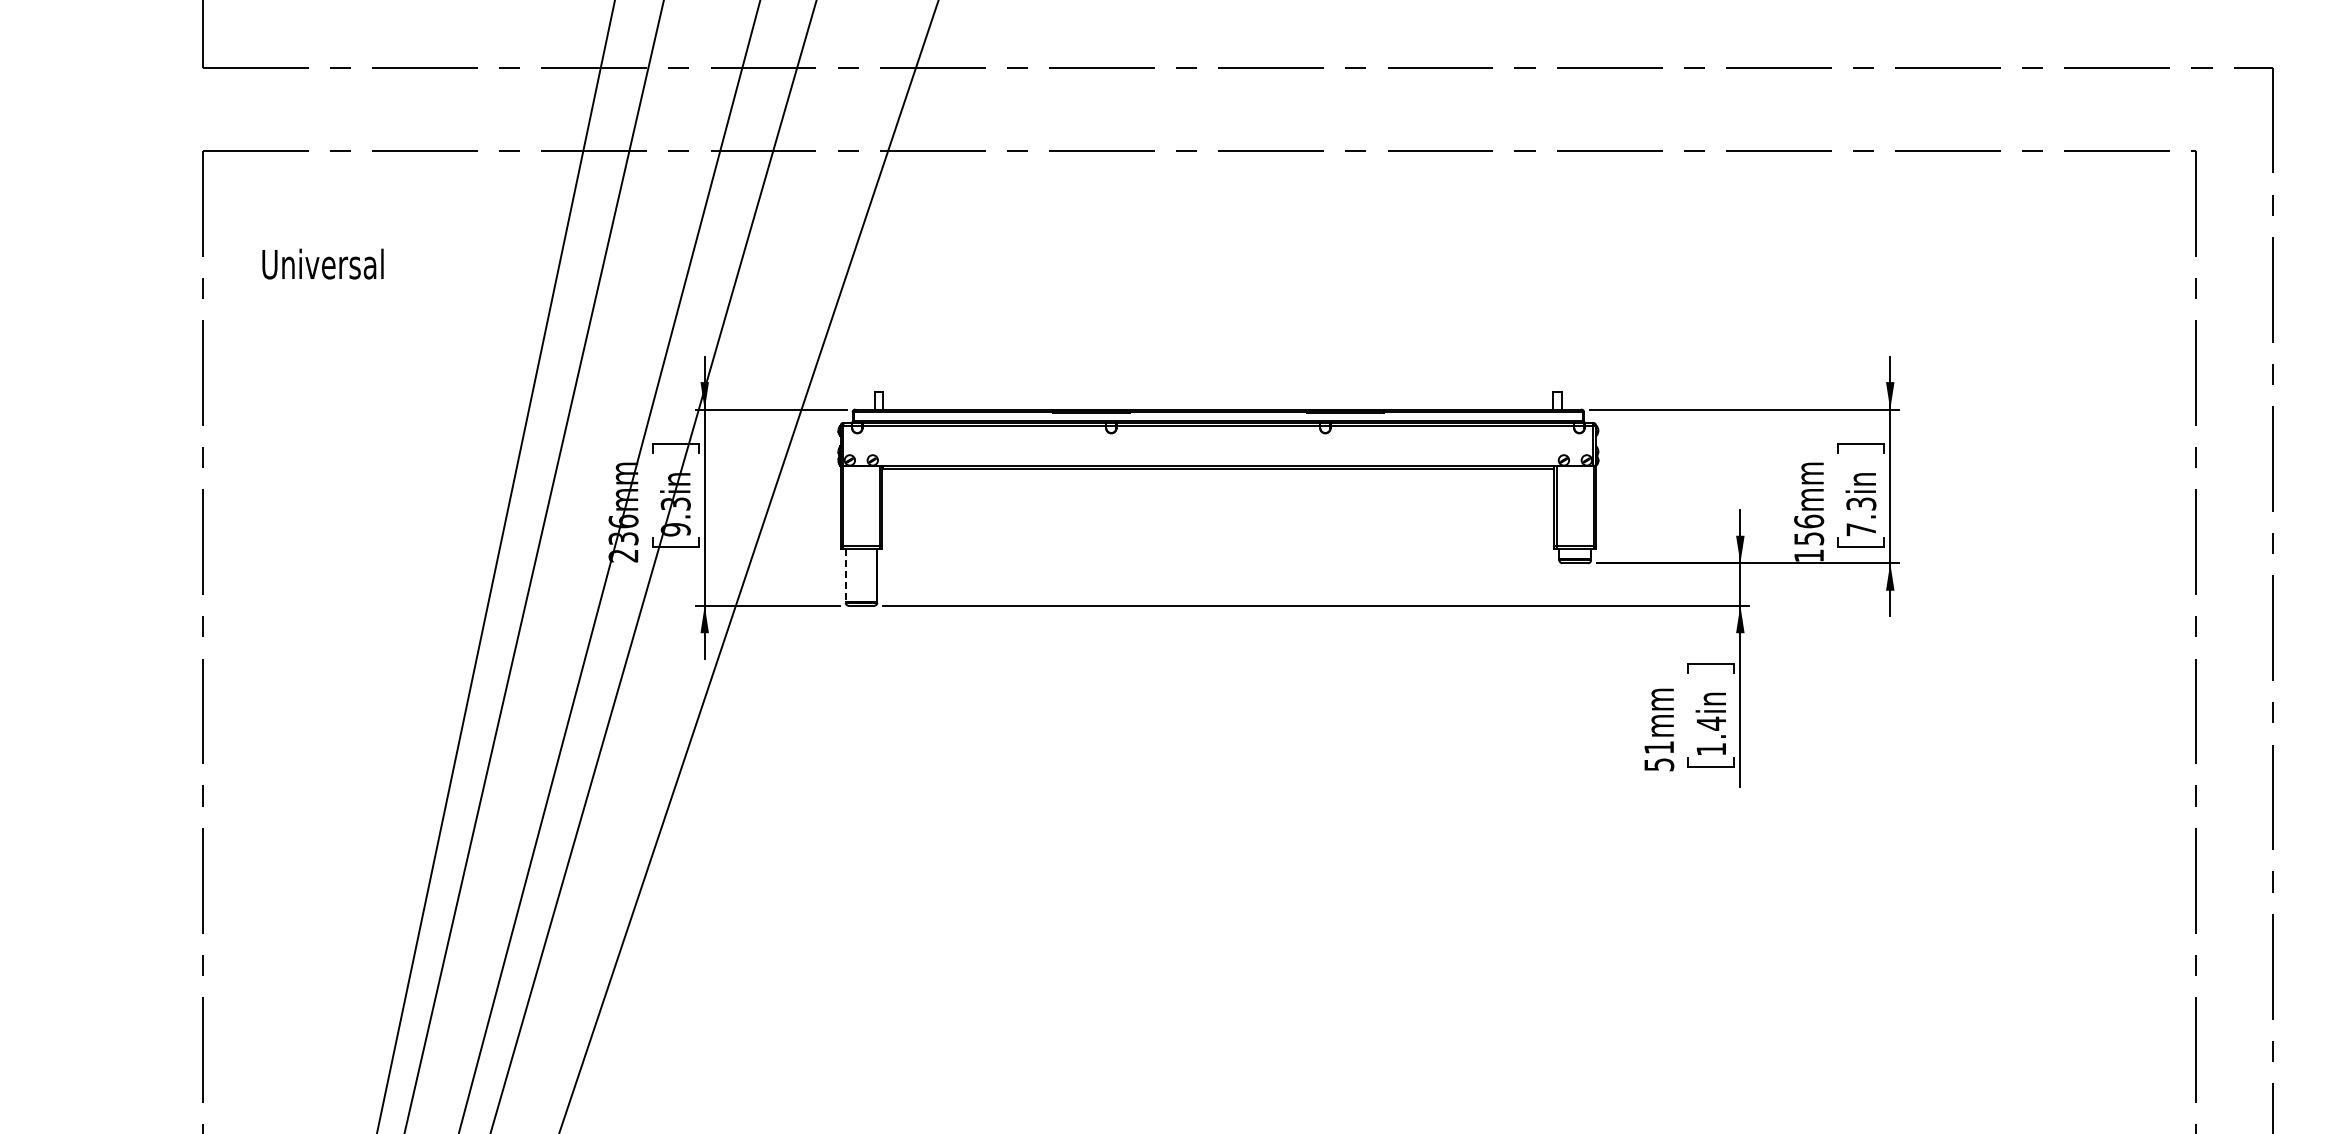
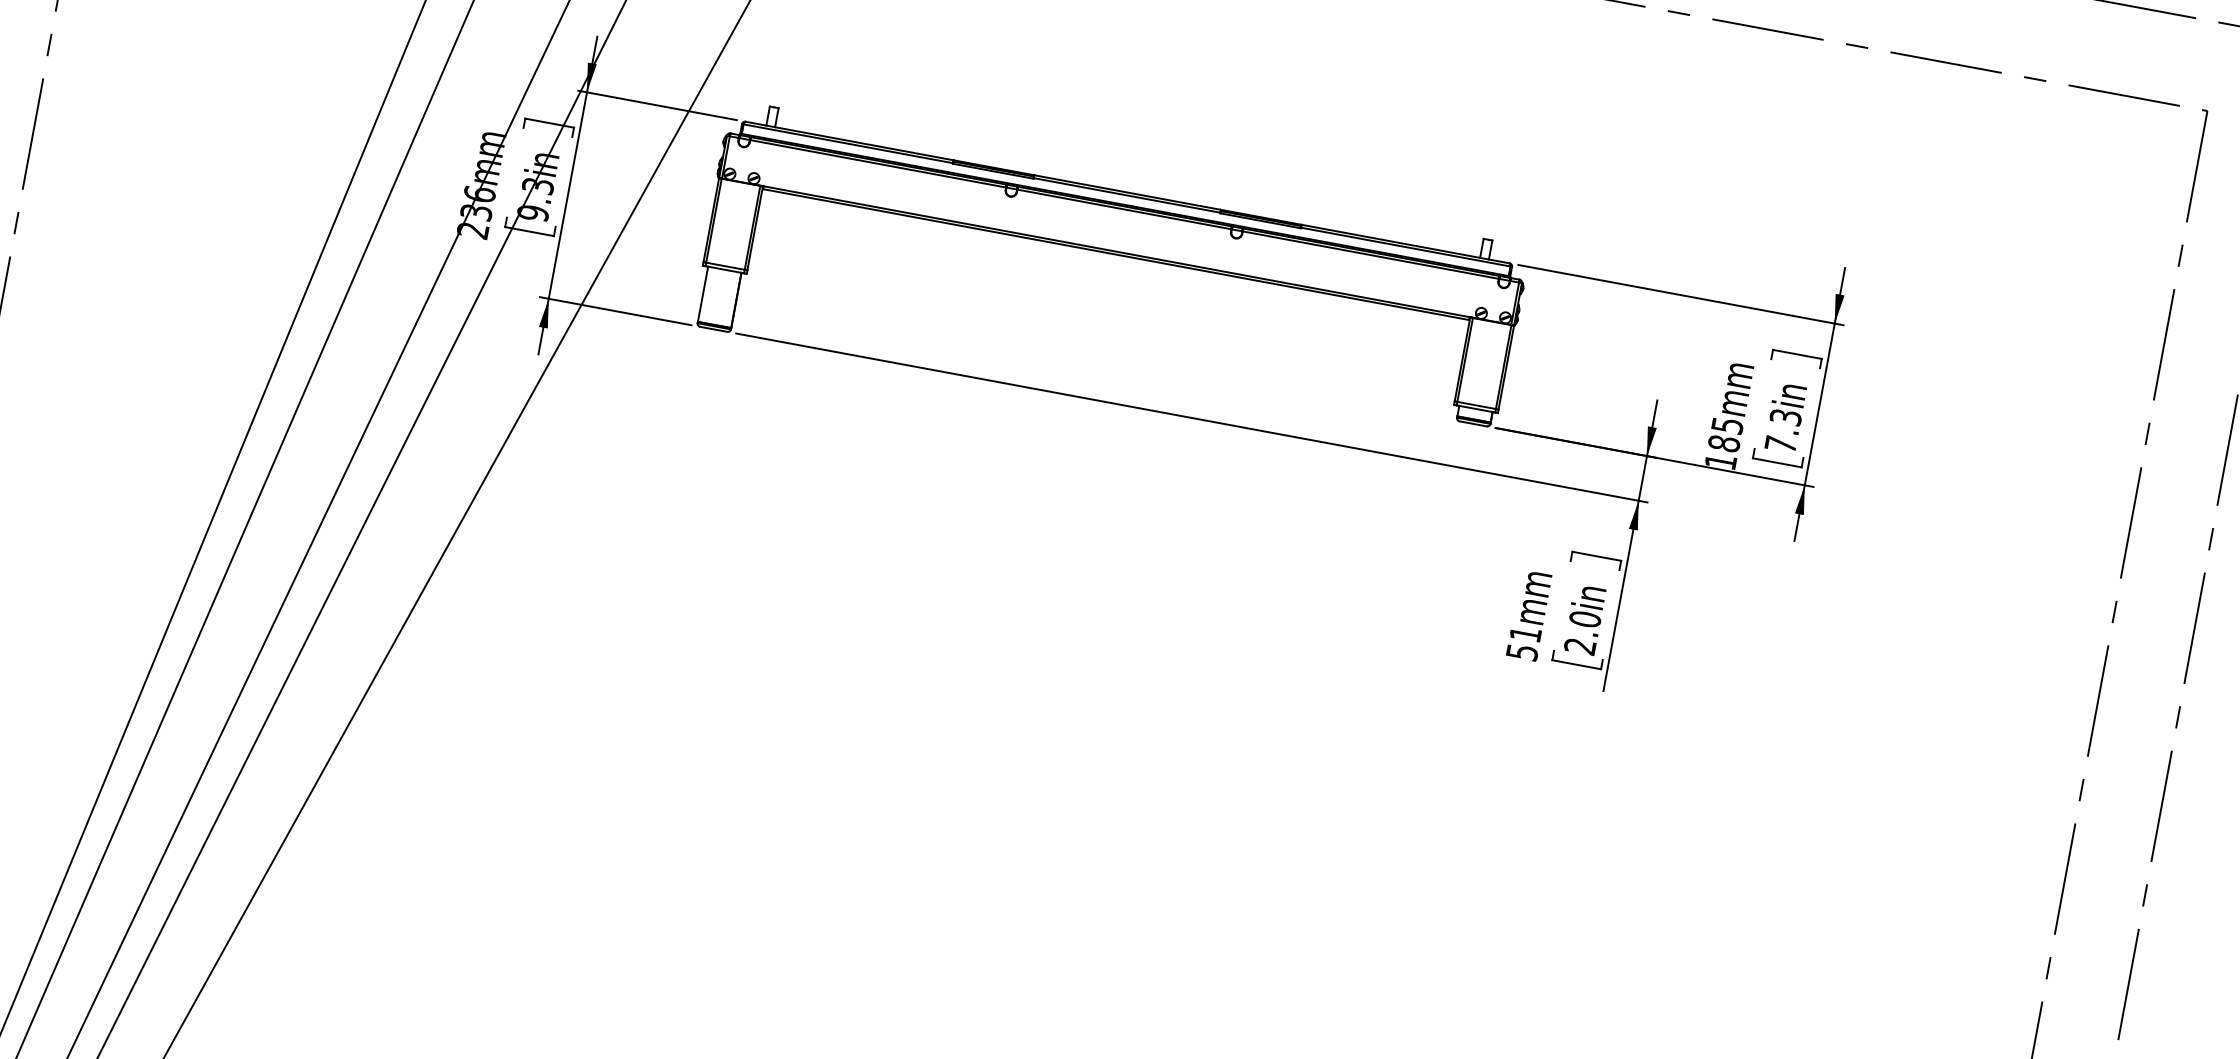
text: (1809, 529) -> (1726, 434), 156mm -> 185mm
line: (845, 575) -> (702, 294), dashed -> solid
text: (1711, 735) -> (1583, 631), 1.4in -> 2.0in

